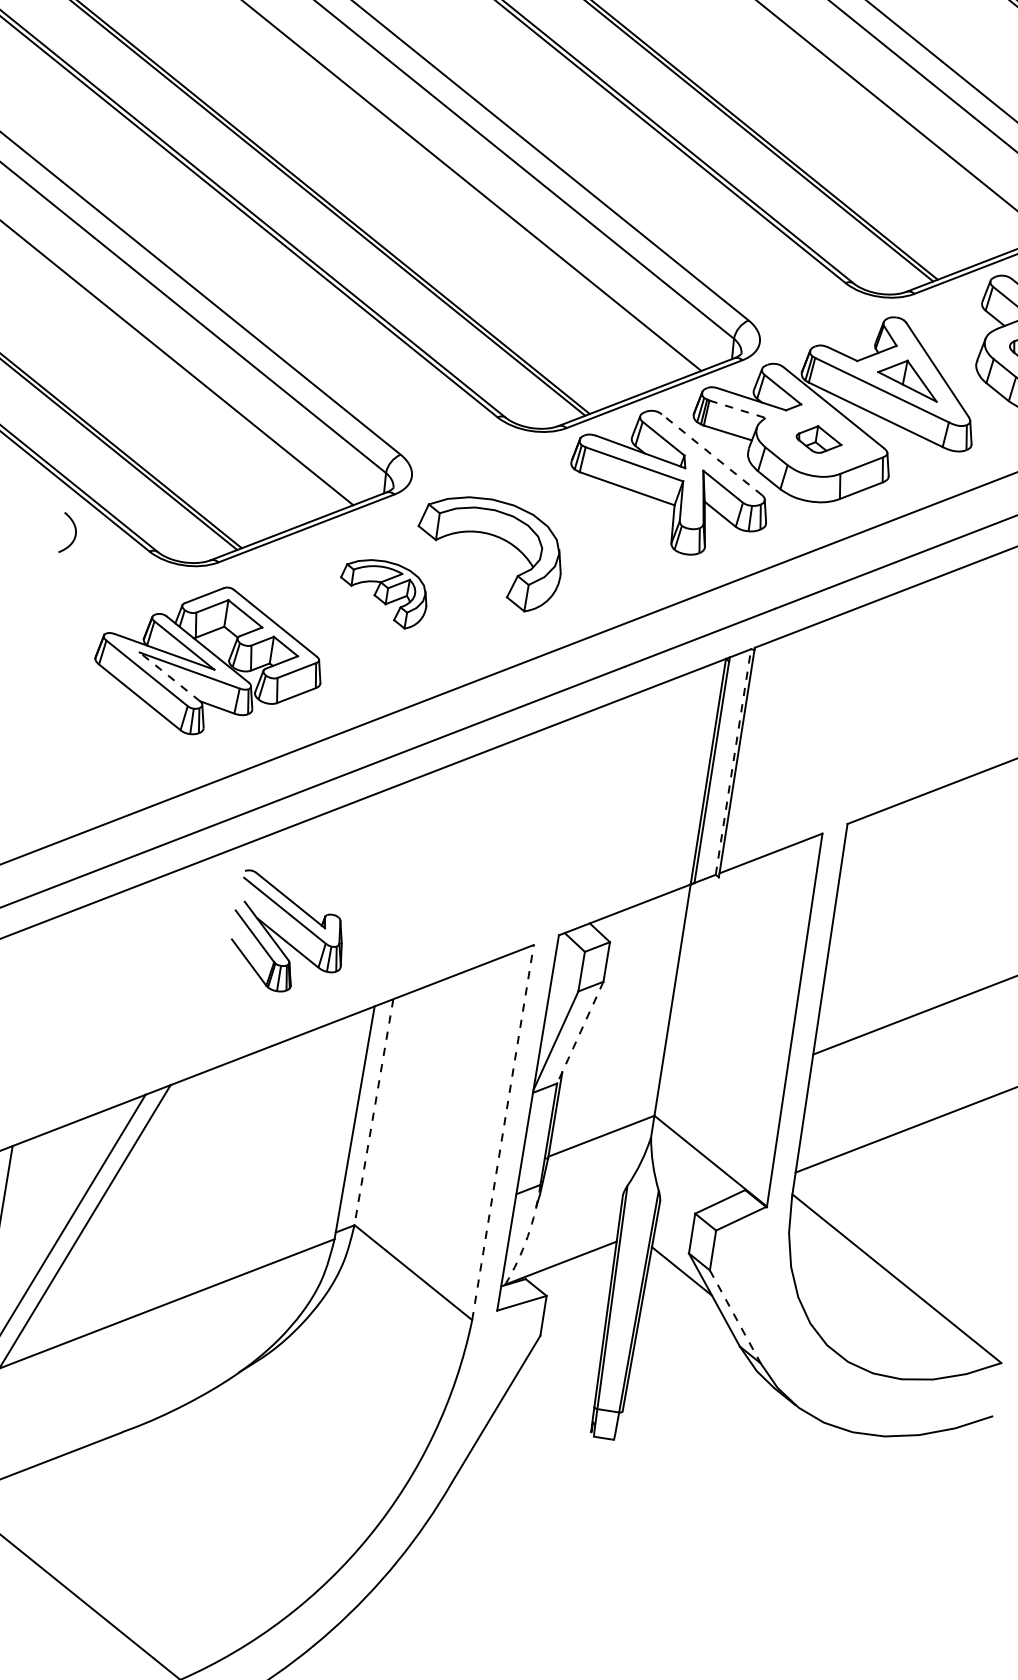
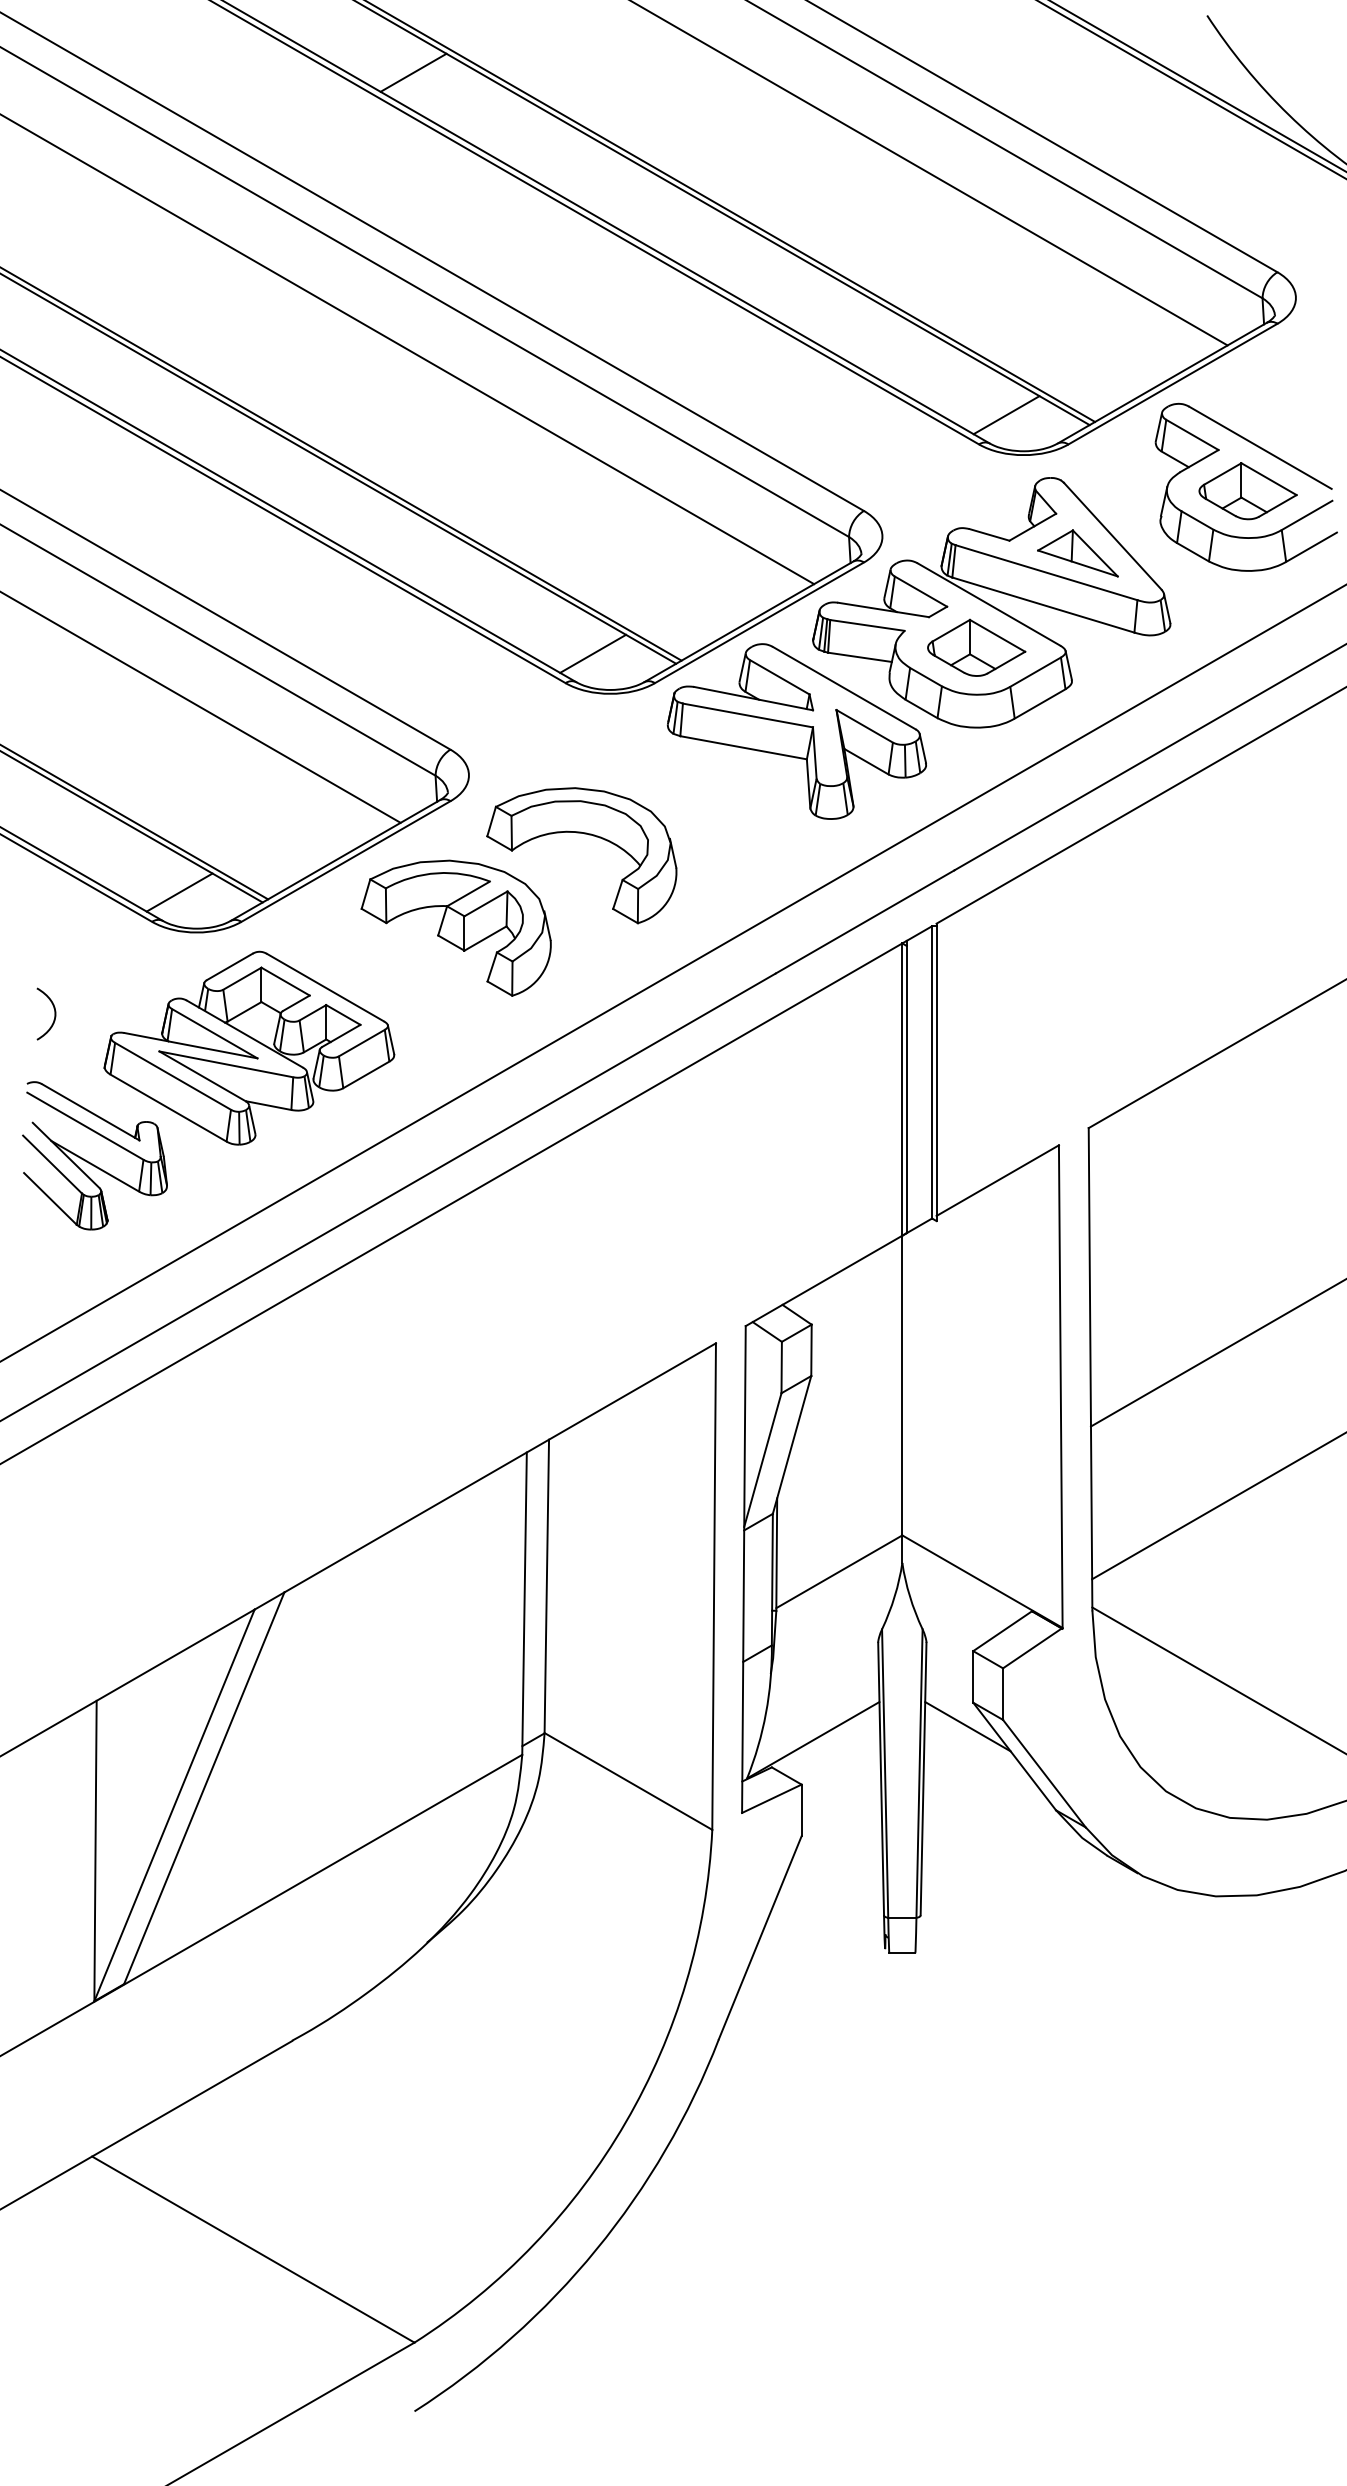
line: (870, 264) -> (1006, 415), added
line: (522, 397) -> (593, 653), added
line: (737, 409) -> (867, 625), dashed -> solid
part: (819, 439) -> (976, 647), size x1.67
line: (711, 454) -> (843, 687), dashed -> solid
line: (174, 532) -> (179, 892), added
curve: (75, 534) -> (54, 1013), moved
part: (383, 592) -> (455, 927), size x1.67
line: (169, 677) -> (202, 1076), dashed -> solid
line: (733, 761) -> (932, 1071), dashed -> solid
part: (283, 938) -> (89, 1161), moved
line: (580, 1032) -> (792, 1444), dashed -> solid
line: (373, 1112) -> (546, 1586), dashed -> solid
line: (503, 1132) -> (714, 1586), dashed -> solid
arc: (528, 1236) -> (766, 1713), dashed -> solid
line: (735, 1316) -> (1044, 1773), dashed -> solid

